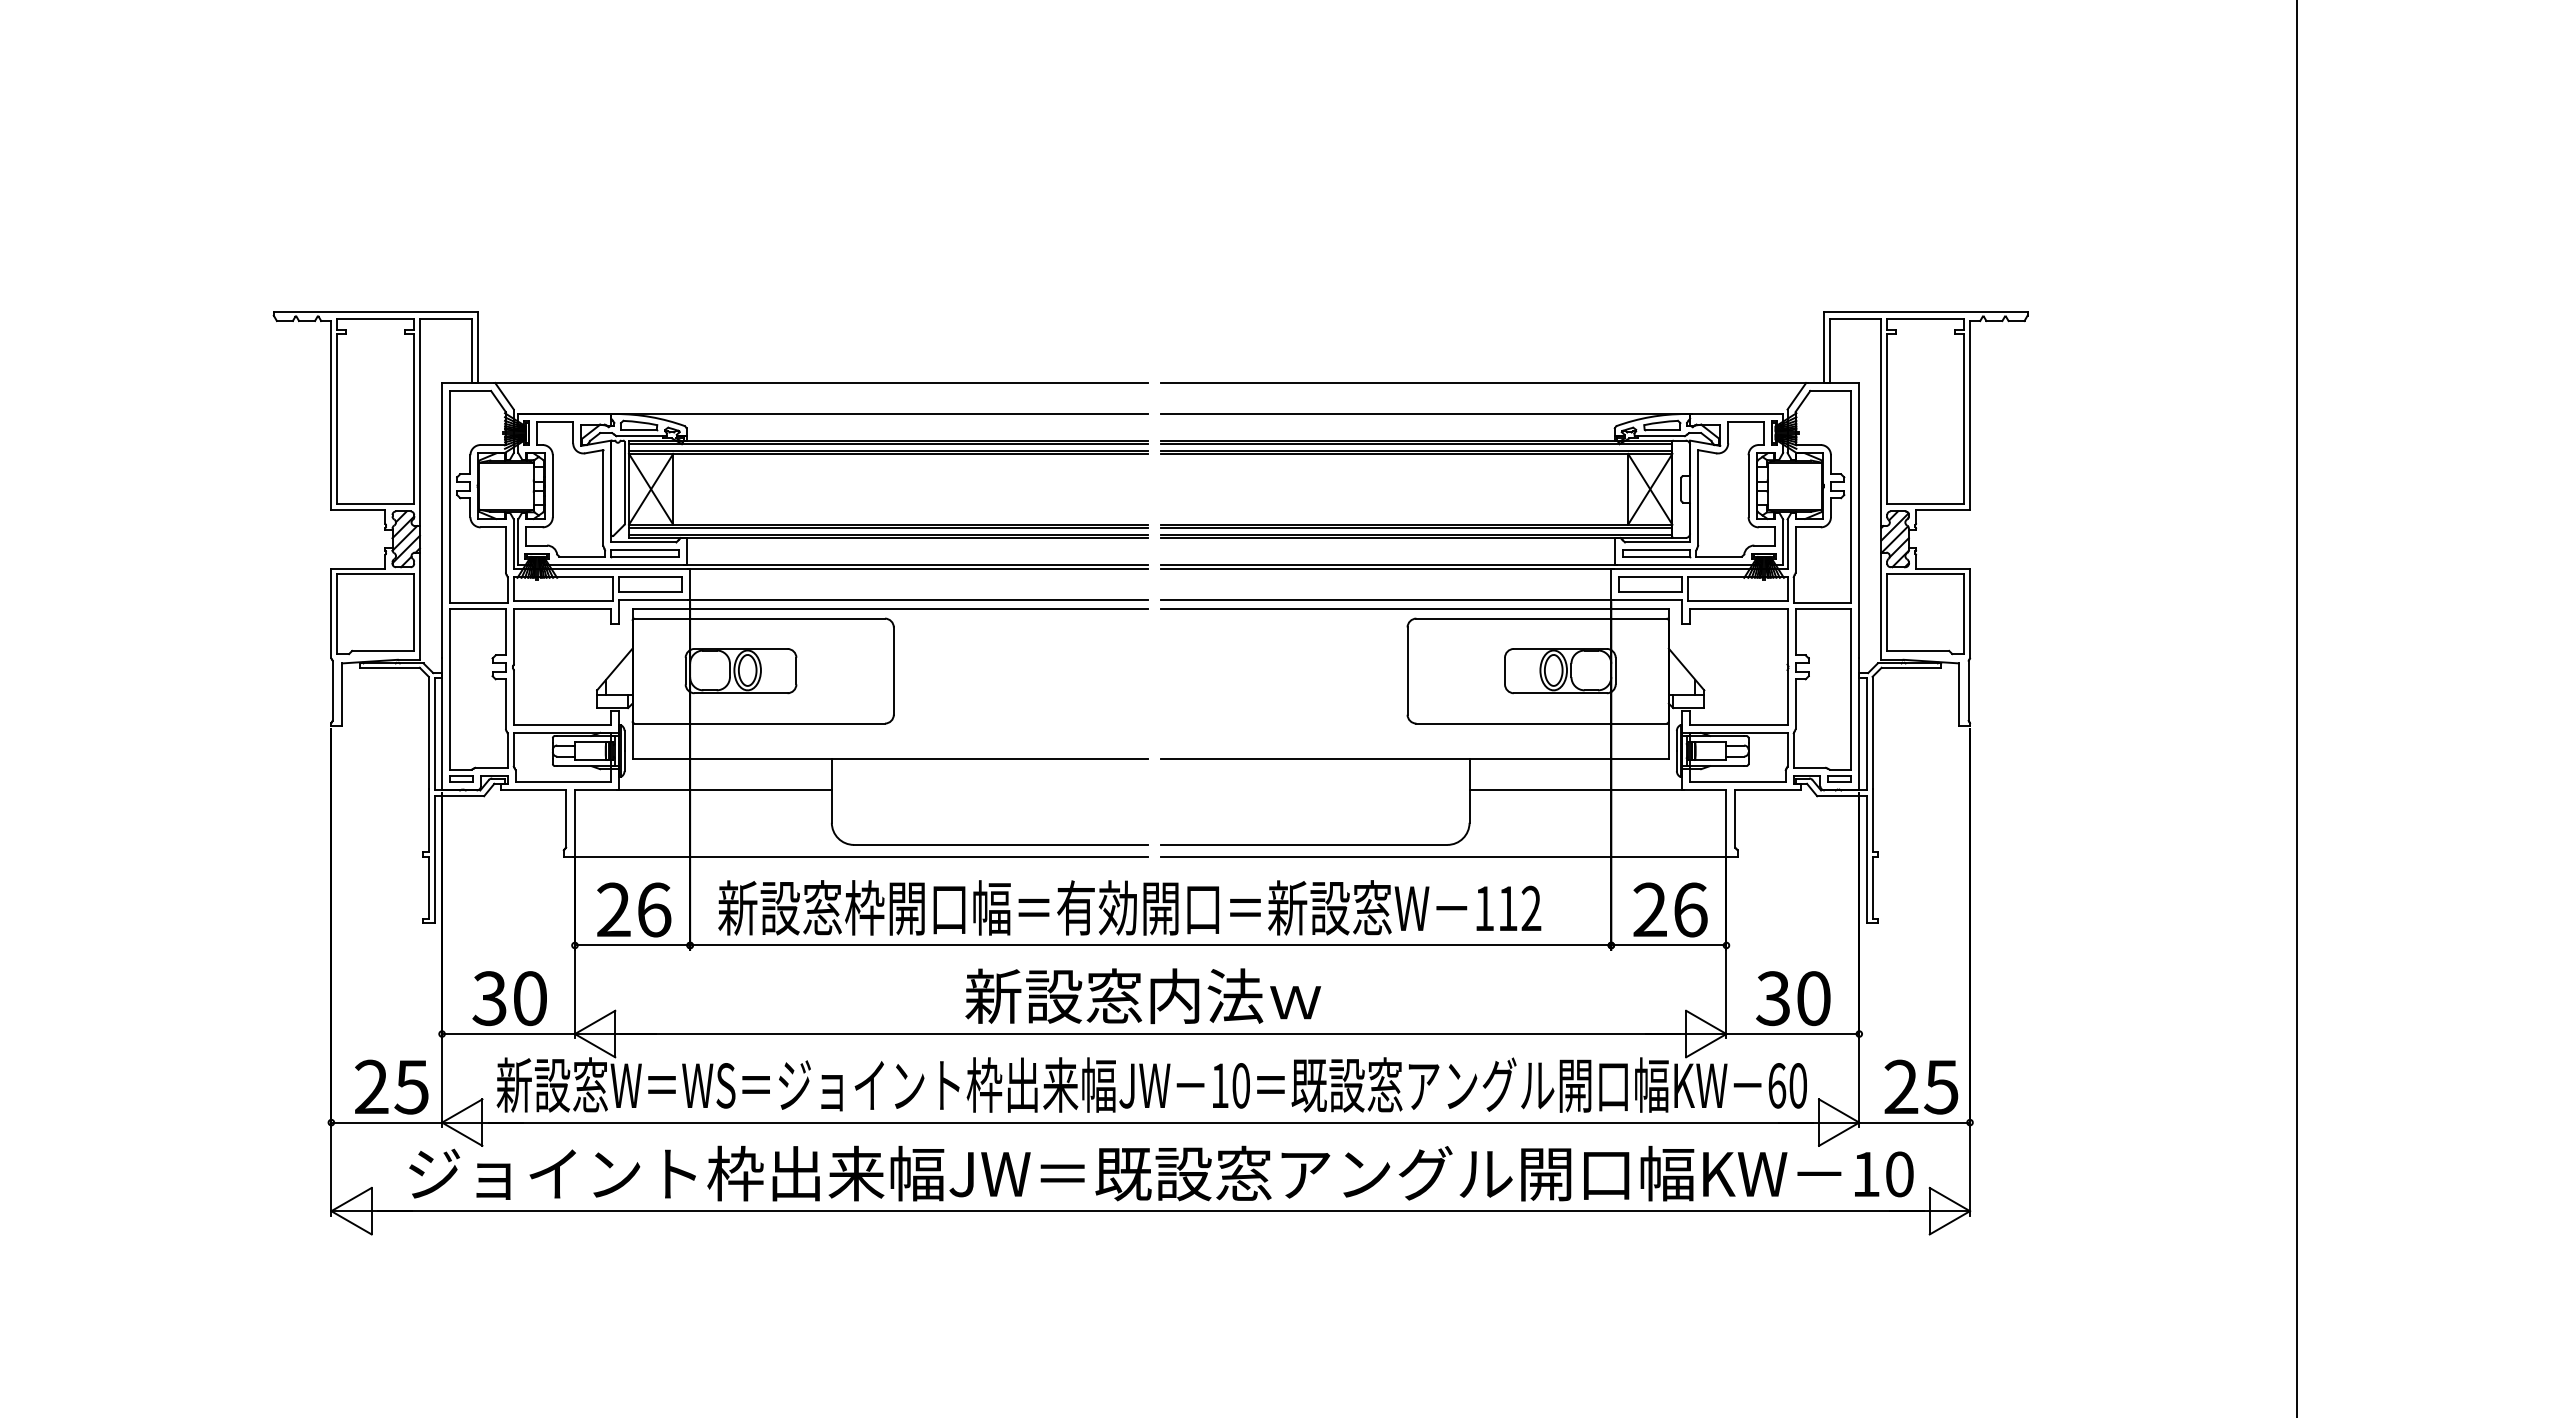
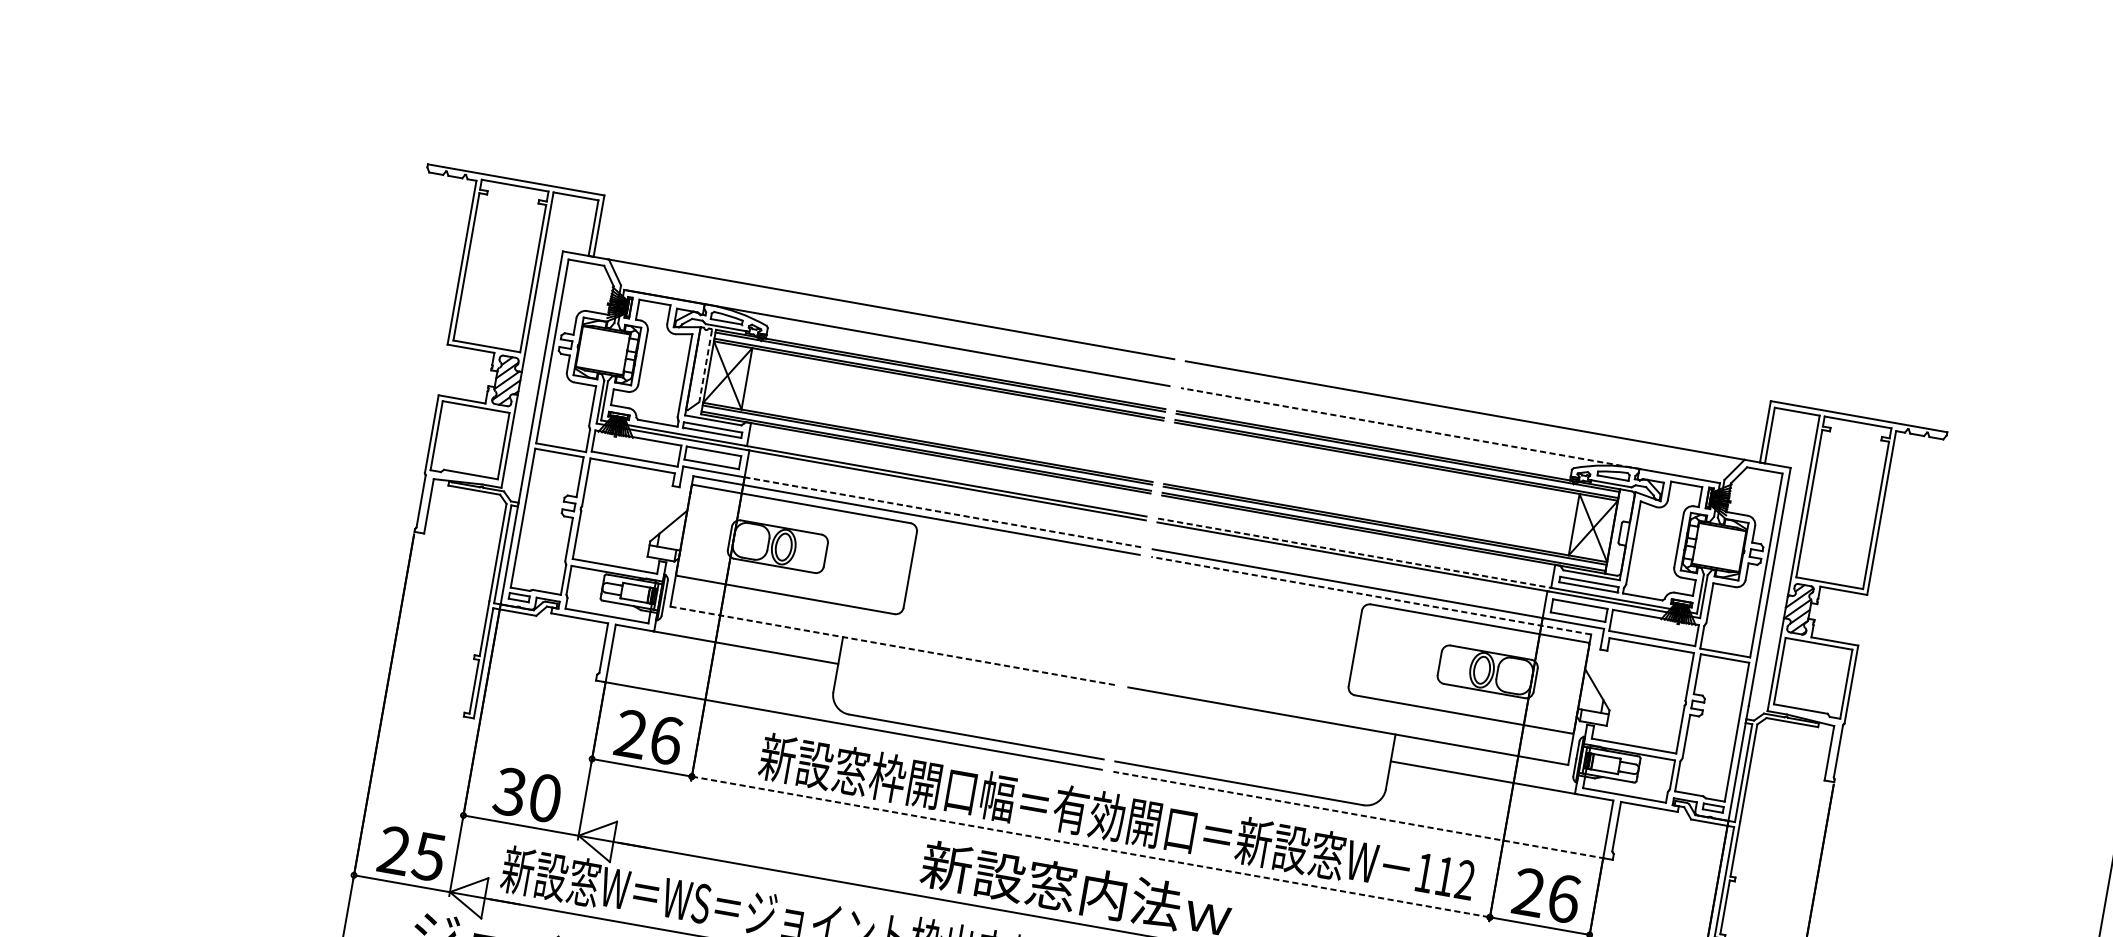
line: (1426, 414) -> (1410, 429), solid -> dashed
line: (624, 483) -> (705, 366), solid -> dashed
line: (1389, 564) -> (1355, 553), solid -> dashed
line: (917, 600) -> (941, 512), solid -> dashed
line: (1414, 608) -> (1370, 595), solid -> dashed
line: (890, 759) -> (893, 646), solid -> dashed
line: (1444, 856) -> (1359, 814), solid -> dashed
text: (1129, 907) -> (1117, 817), moved
line: (1150, 945) -> (1090, 846), solid -> dashed

